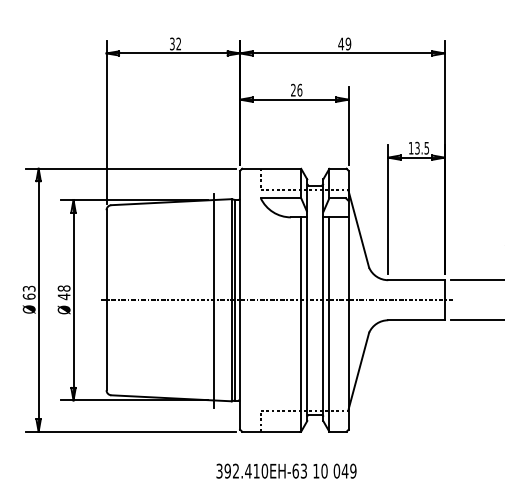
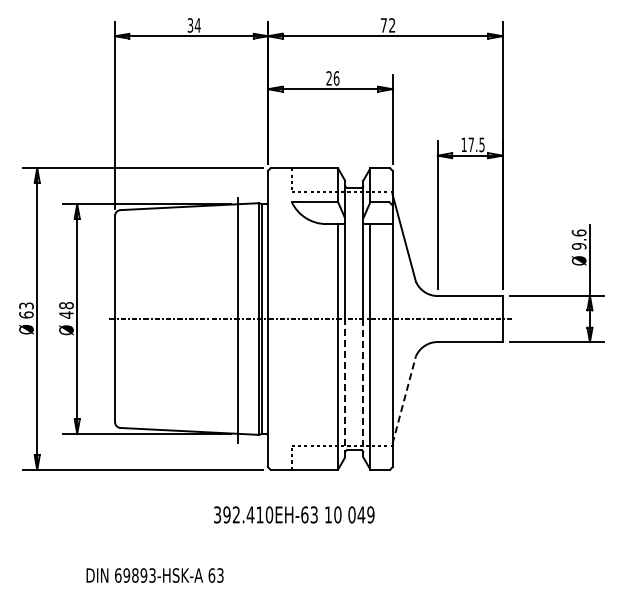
text: (178, 44) -> (197, 25), 32 -> 34
text: (344, 44) -> (387, 25), 49 -> 72
text: (416, 147) -> (470, 144), 13.5 -> 17.5
line: (307, 359) -> (345, 387), solid -> dashed
line: (323, 360) -> (363, 388), solid -> dashed
line: (359, 370) -> (404, 399), solid -> dashed
text: (286, 470) -> (294, 514), moved

